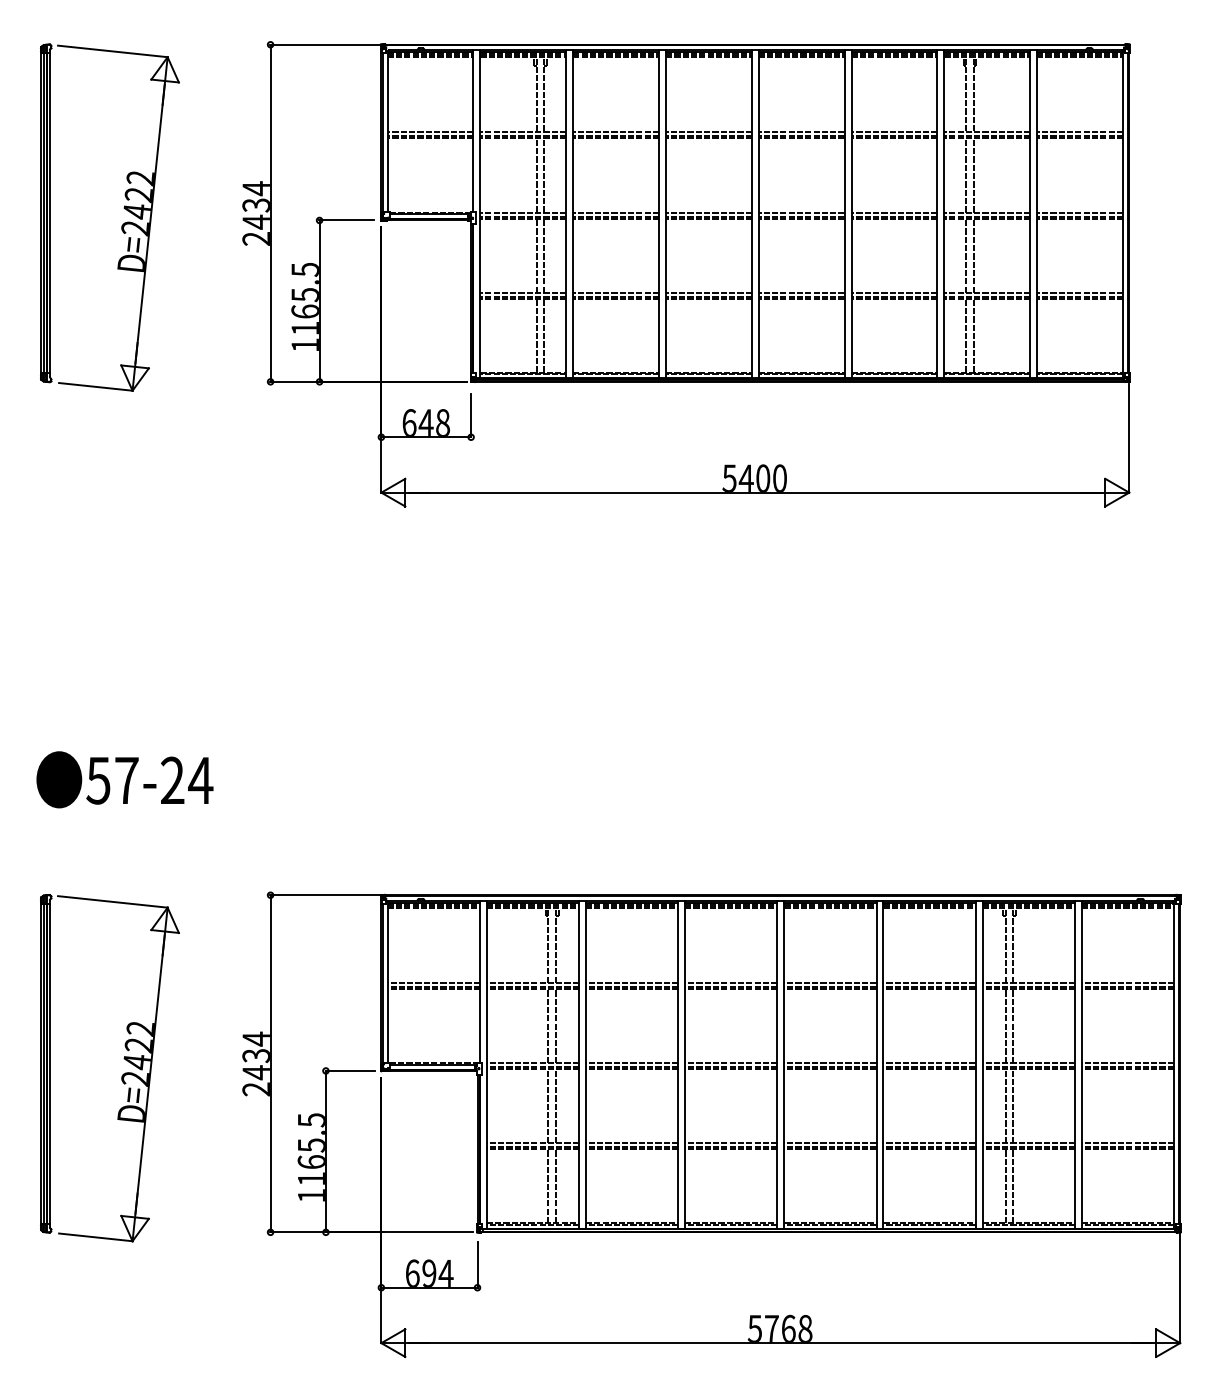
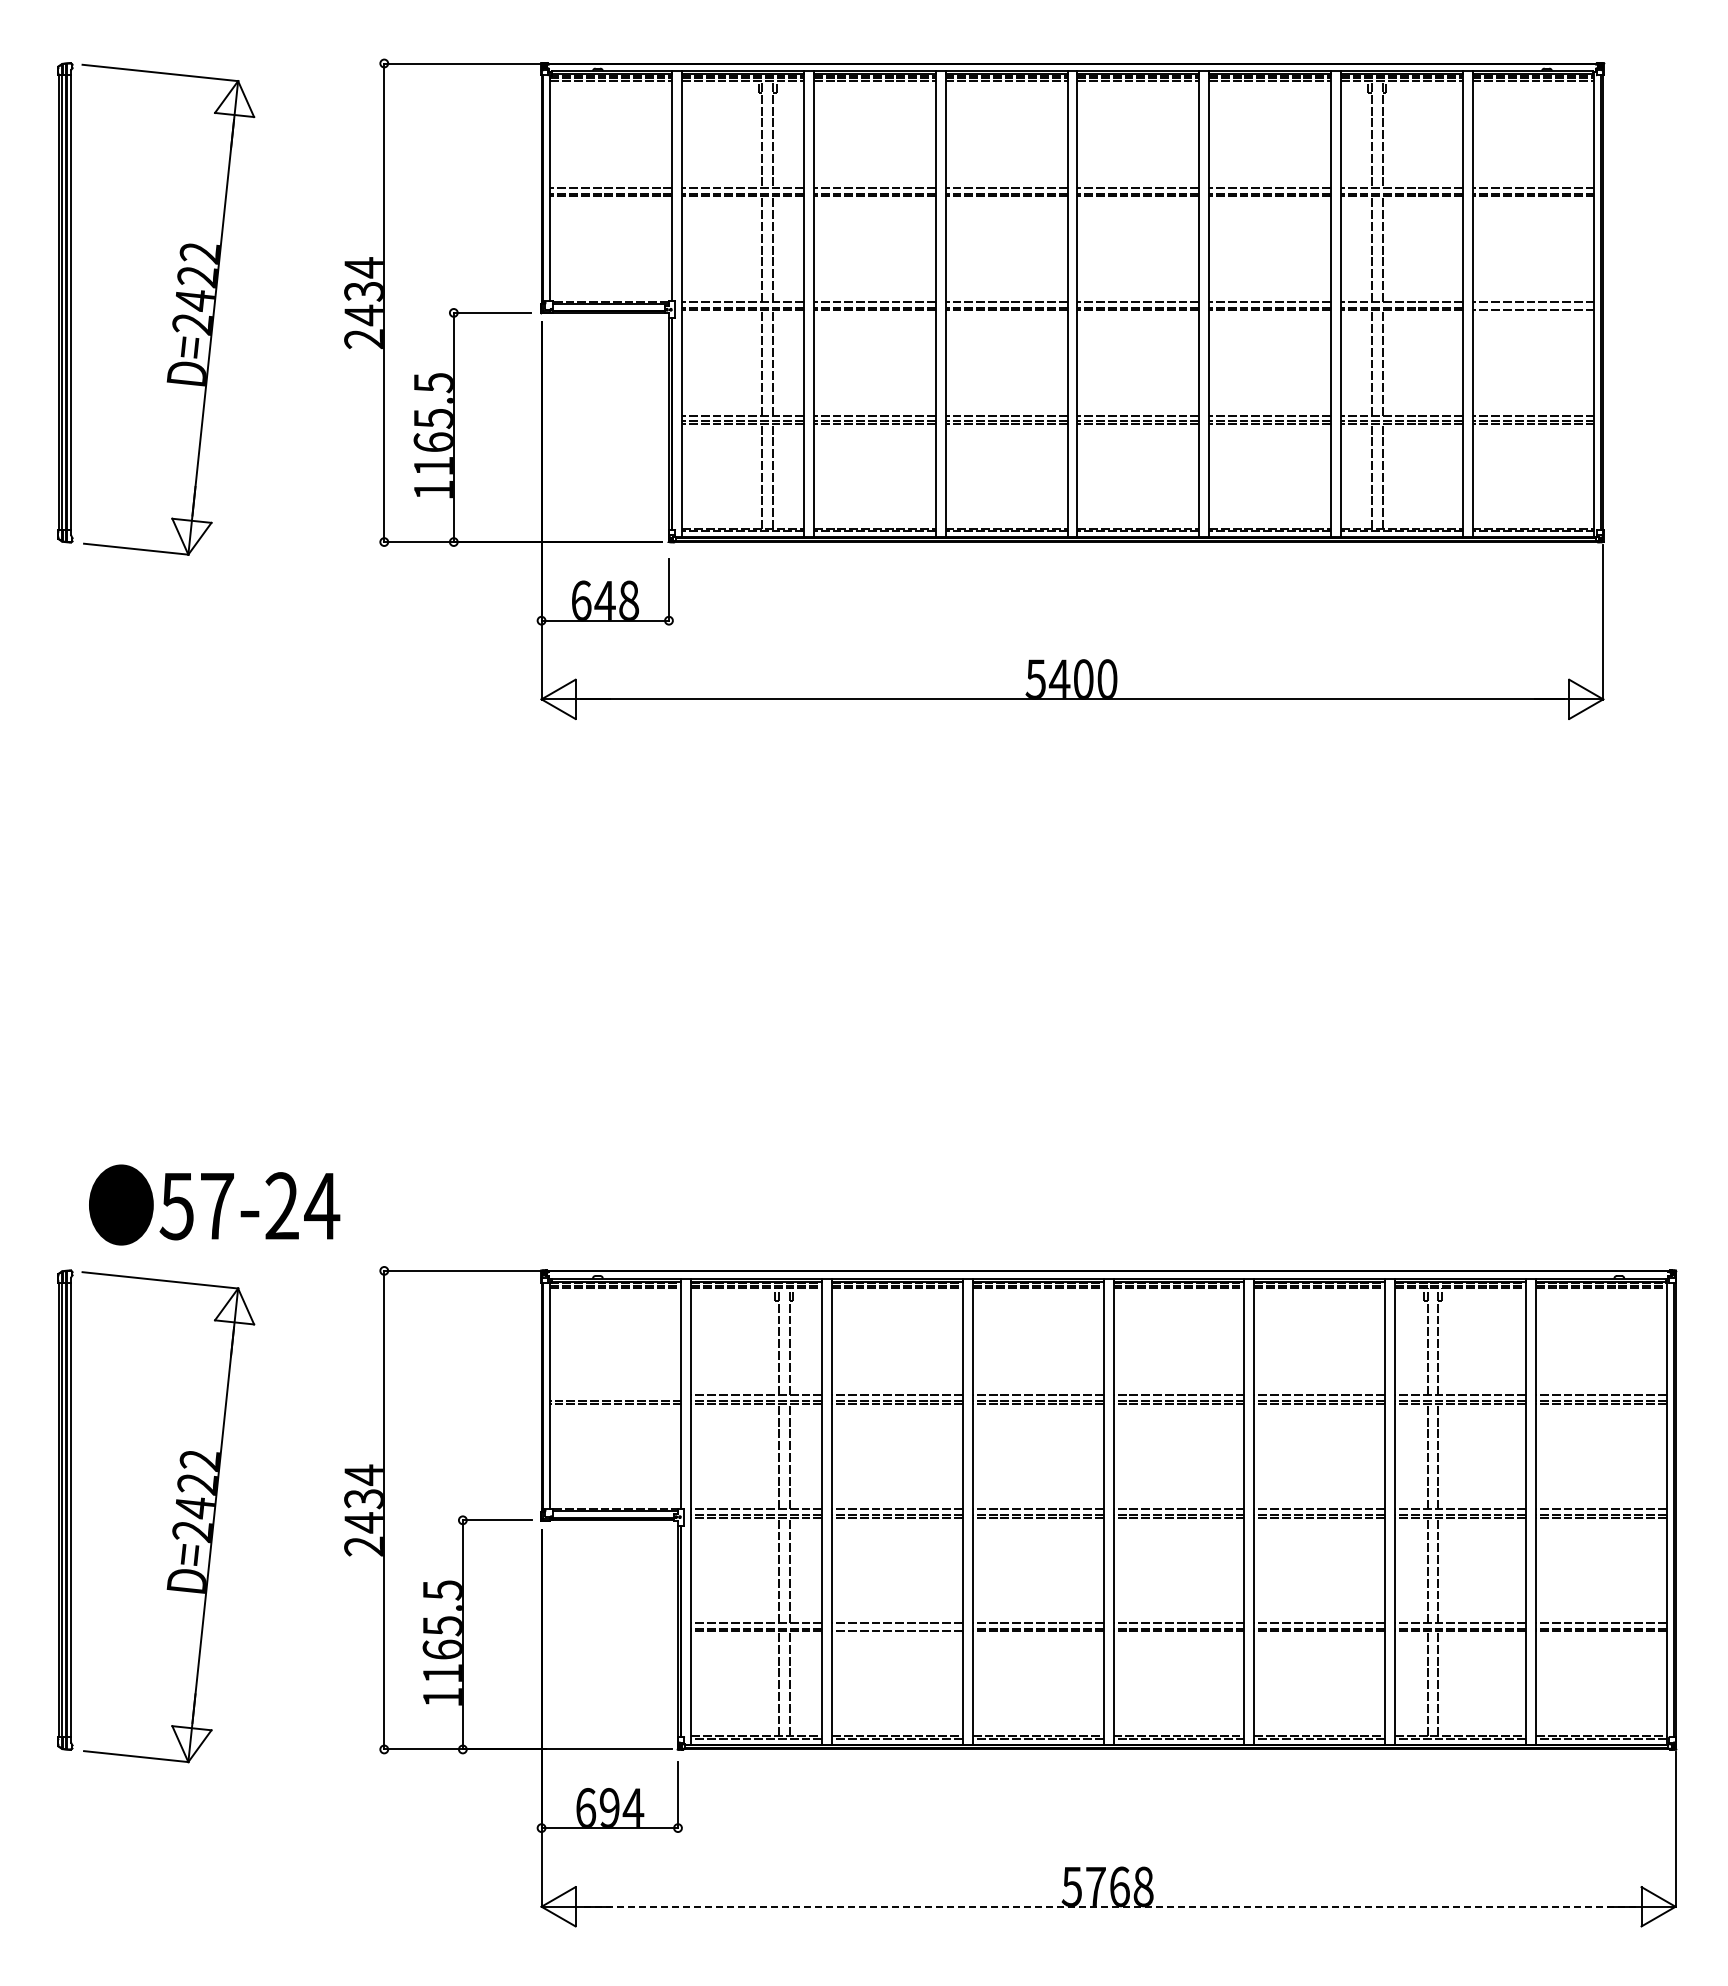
line: (1080, 216) -> (1533, 307), removed
text: (124, 779) -> (214, 1204), moved
line: (433, 983) -> (615, 1395), removed
line: (631, 1147) -> (896, 1628), removed
line: (780, 1342) -> (1108, 1906), solid -> dashed

